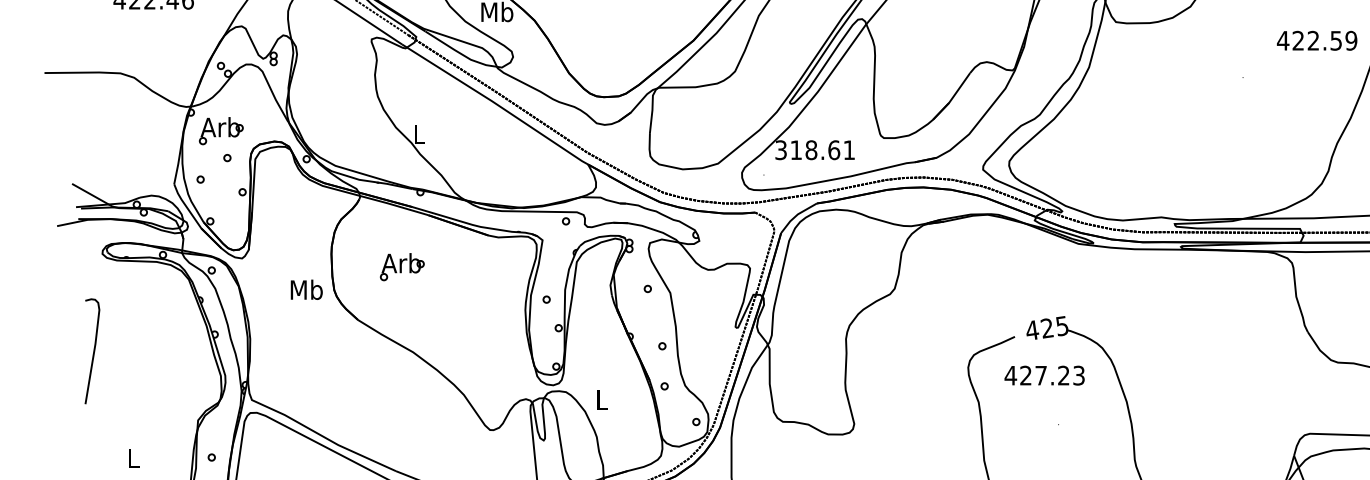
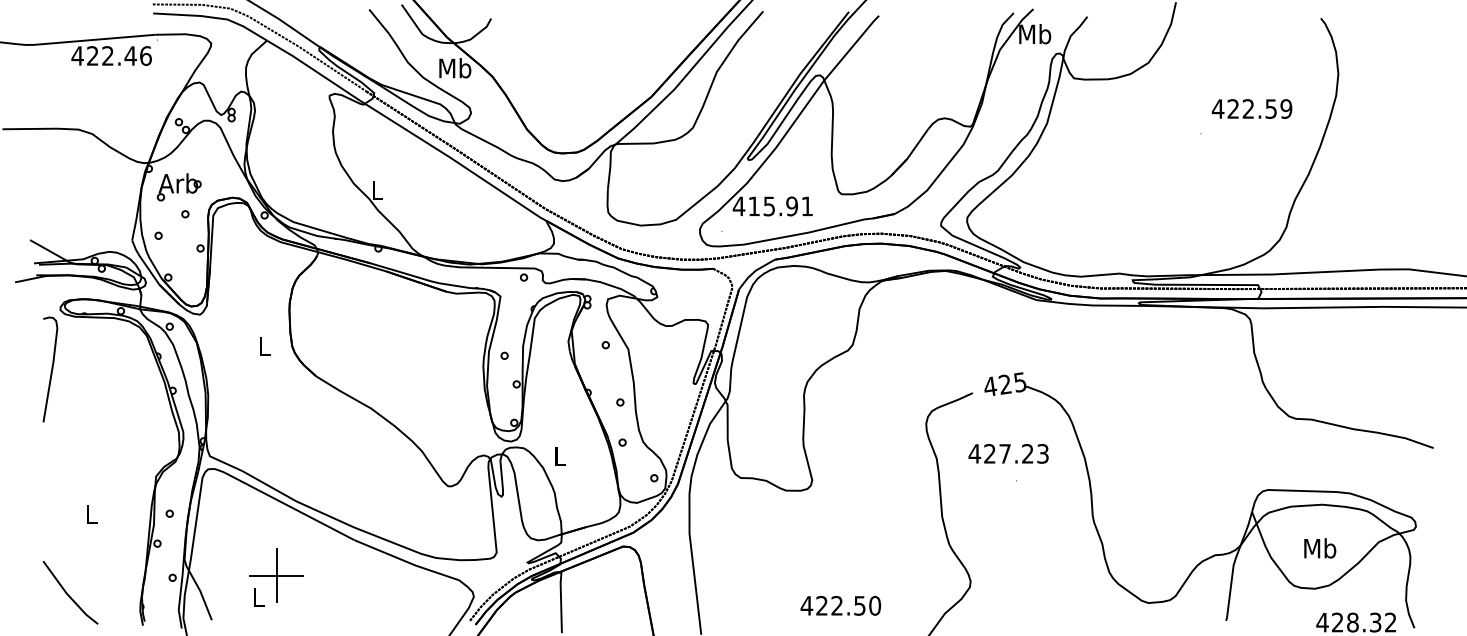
text: (1316, 40) -> (1251, 108), moved
text: (807, 150) -> (765, 206), 318.61 -> 415.91
part: (401, 267) -> (359, 323), removed
text: (306, 289) -> (264, 345), Mb -> L
curve: (93, 351) -> (51, 369), moved
text: (1044, 375) -> (1008, 453), moved

